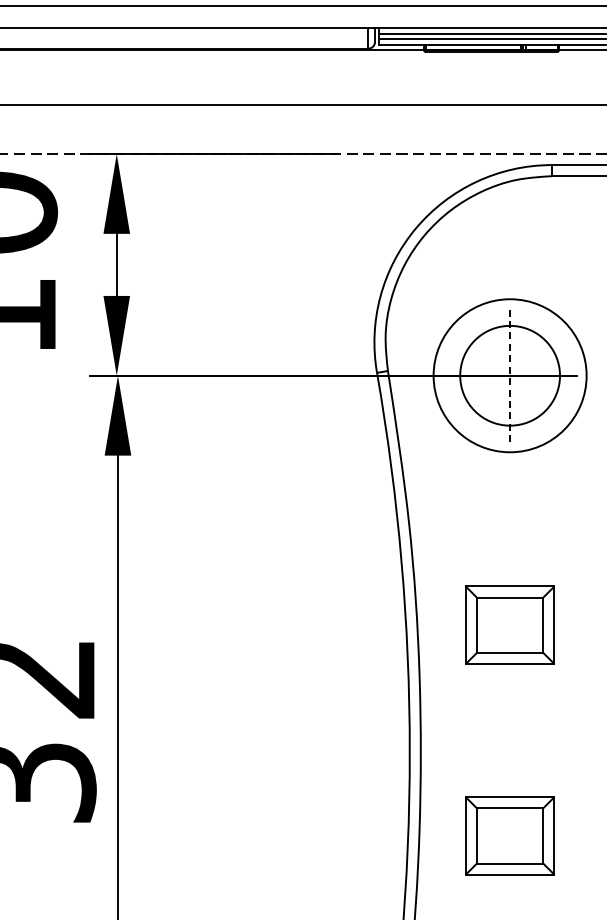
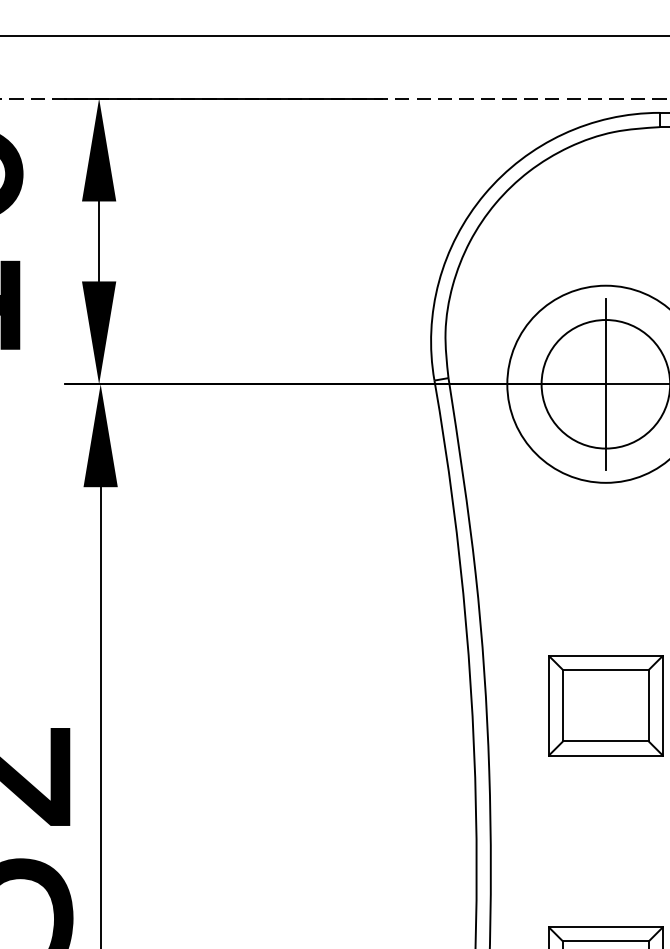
line: (510, 375) -> (606, 383), dashed -> solid

